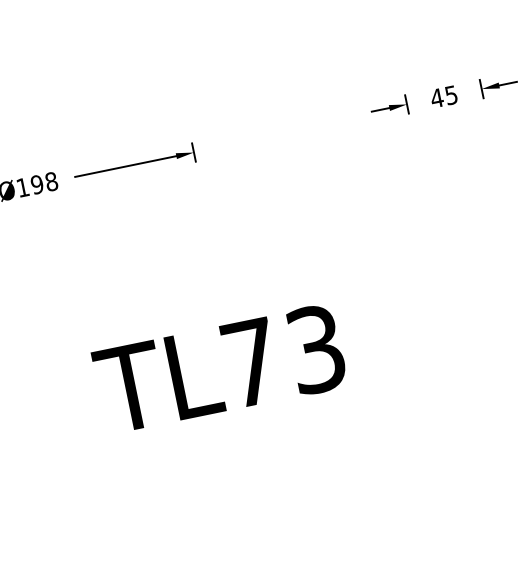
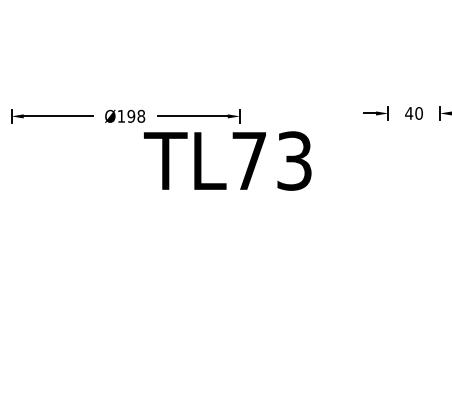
text: (450, 95) -> (418, 113), 45 -> 40
text: (219, 368) -> (227, 160), moved

